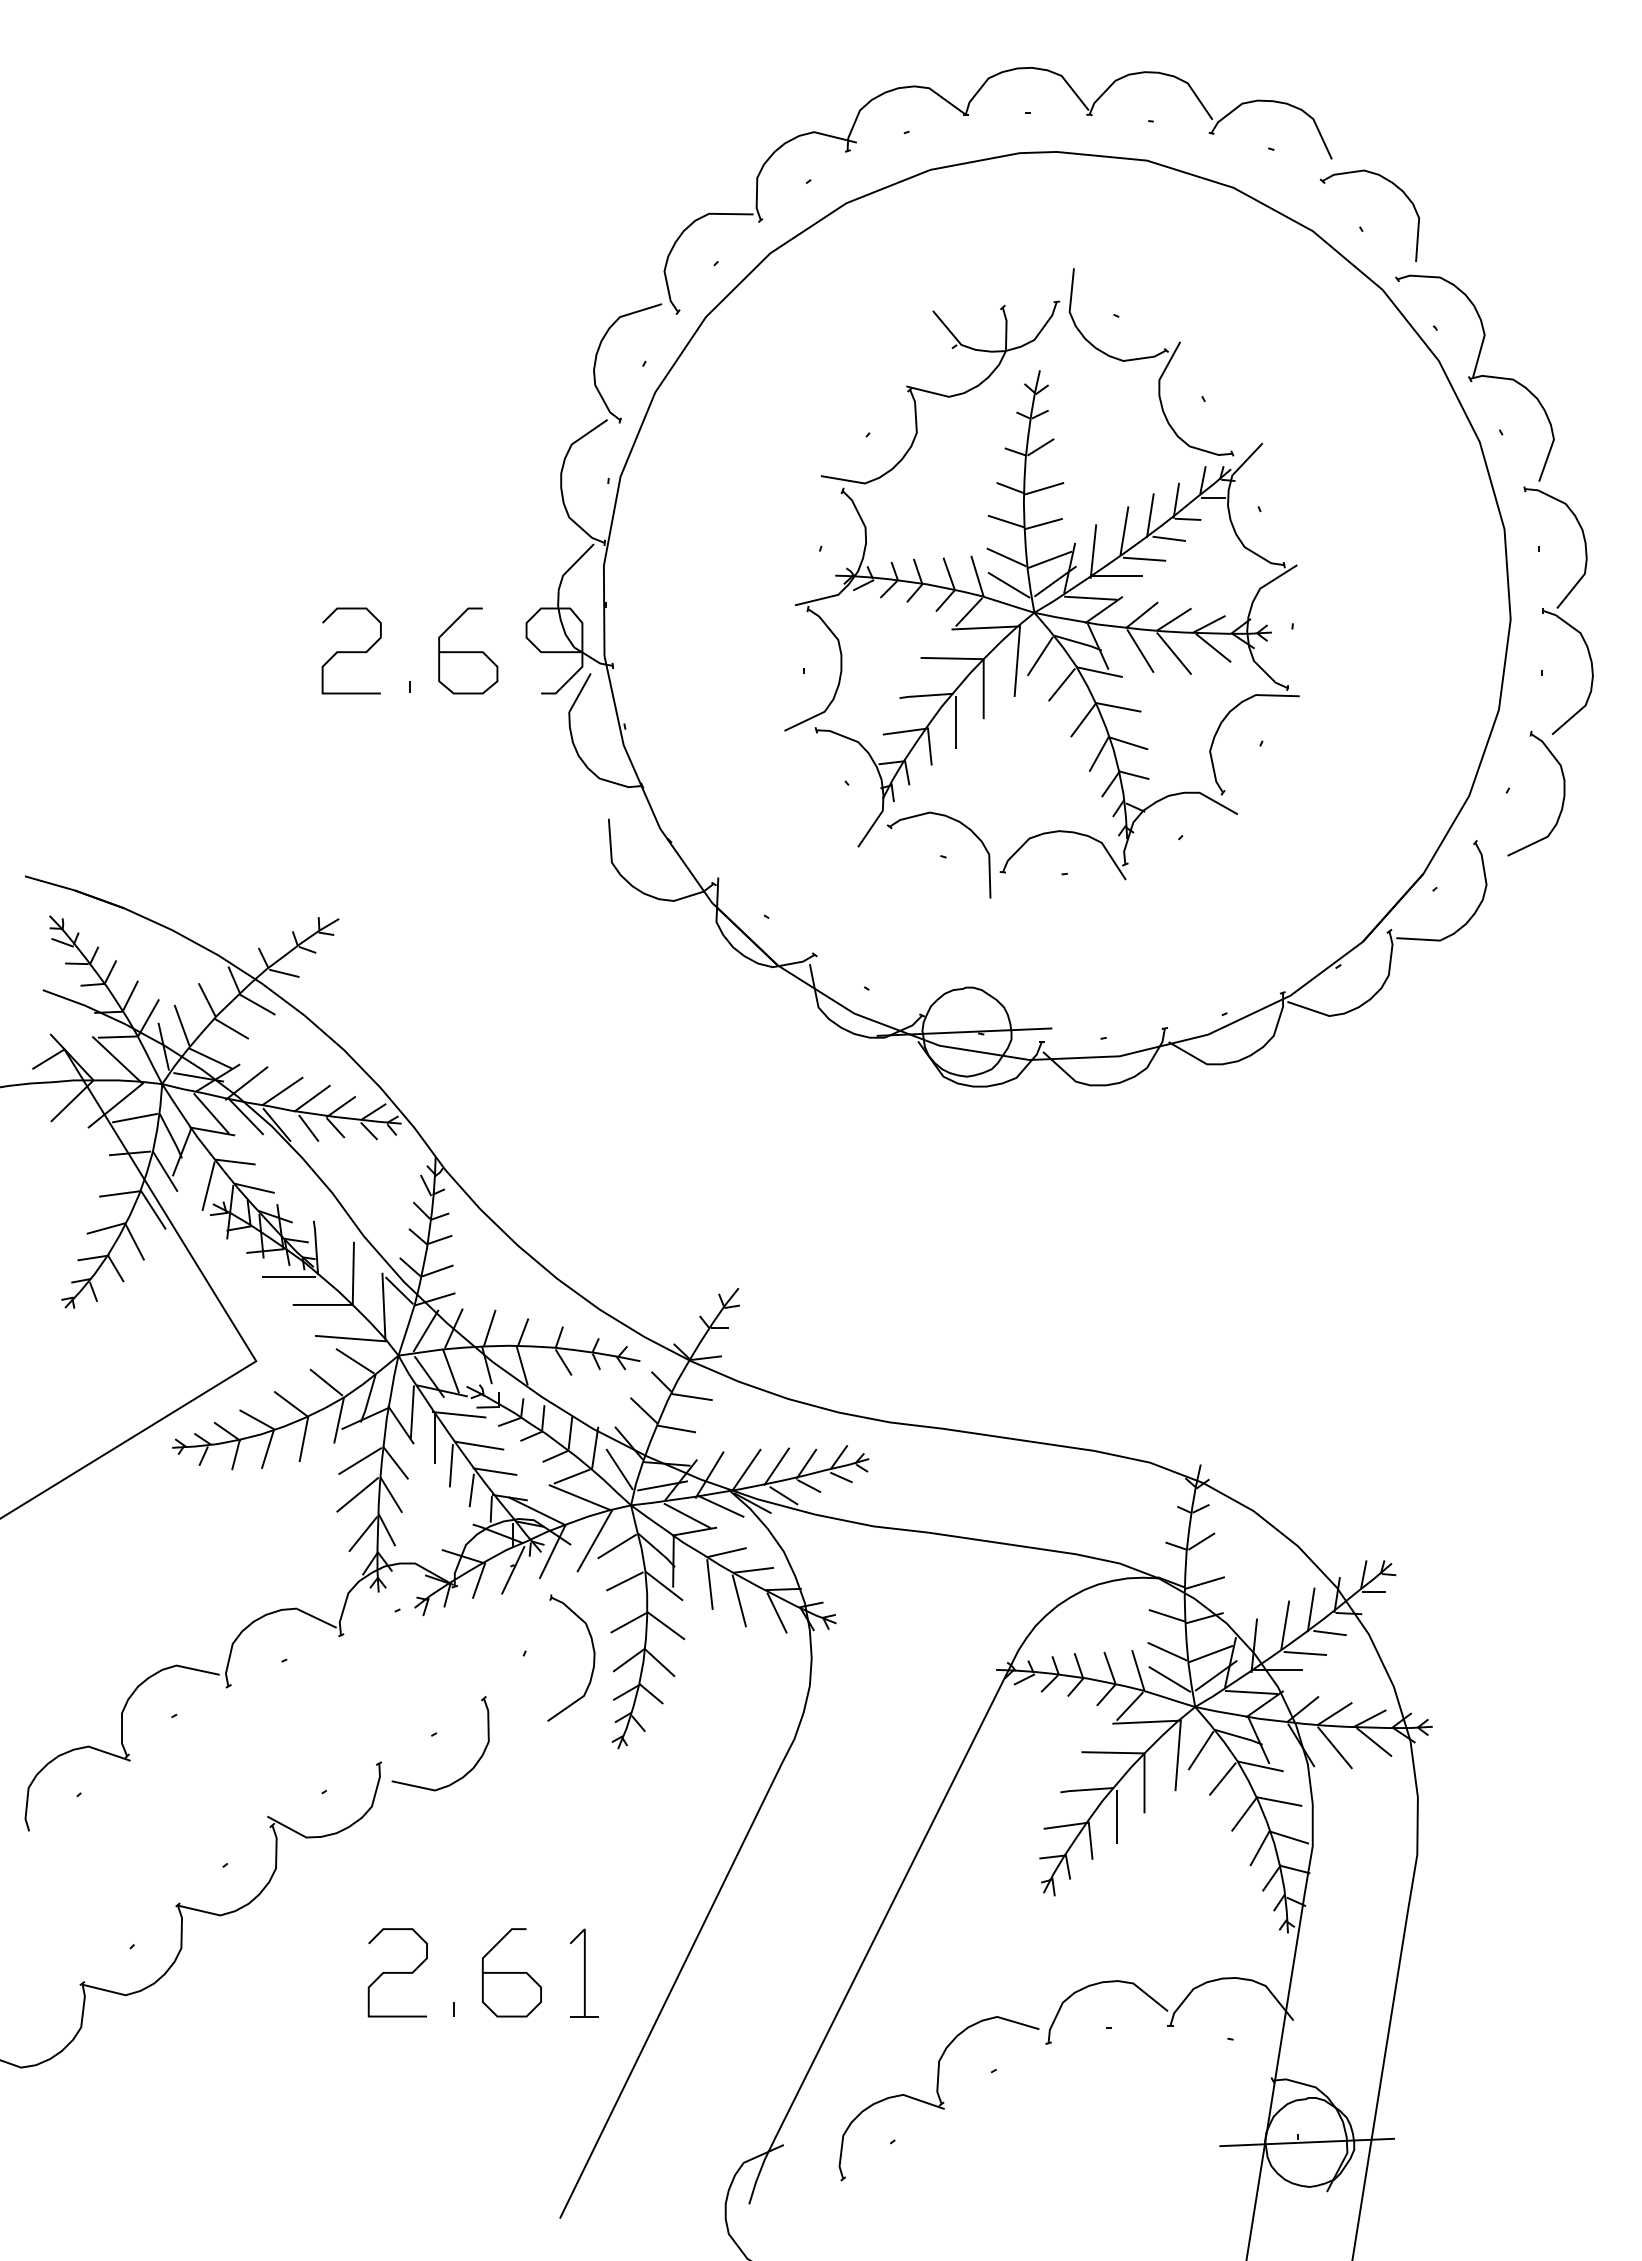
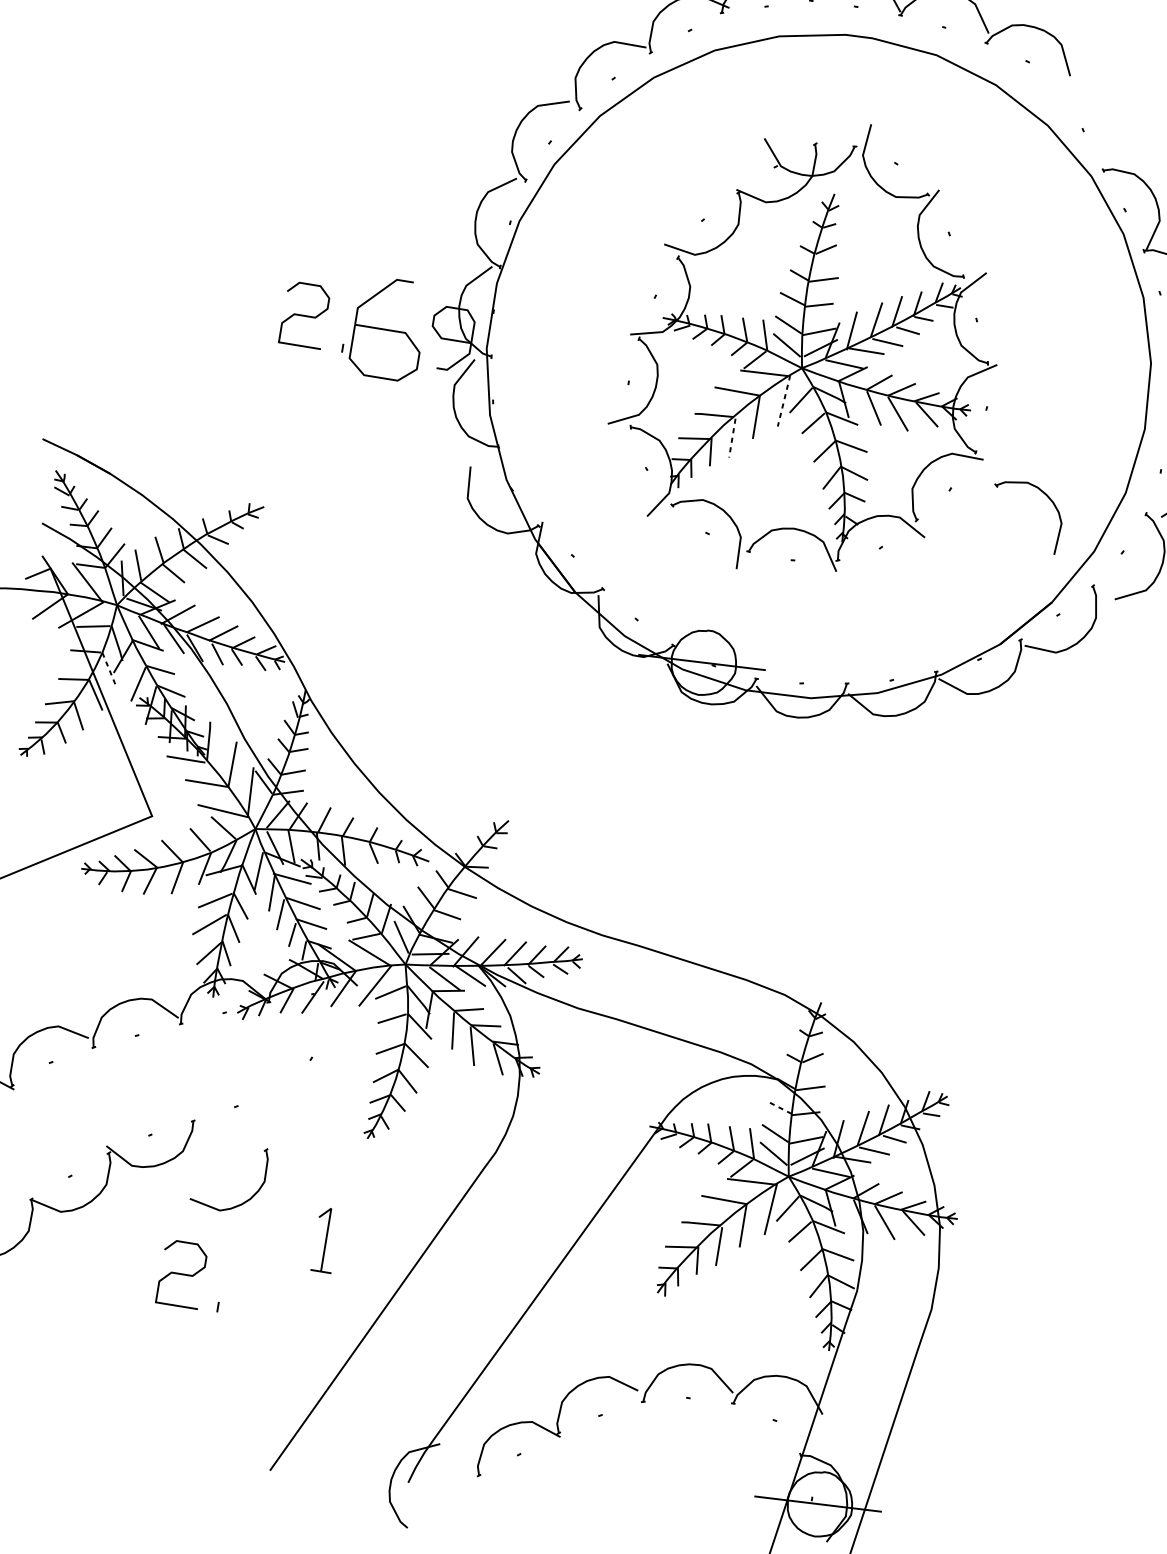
part: (1389, 182) -> (1044, 494), moved
part: (468, 650) -> (389, 328), size x1.6
line: (1017, 660) -> (784, 400), solid -> dashed
line: (955, 722) -> (732, 438), solid -> dashed
line: (165, 1171) -> (109, 668), solid -> dashed
line: (1166, 1615) -> (778, 1107), solid -> dashed
part: (593, 1657) -> (360, 1069), removed
part: (465, 1773) -> (244, 1201), moved
part: (511, 1972) -> (264, 1287), removed
part: (583, 1972) -> (325, 1239), moved

